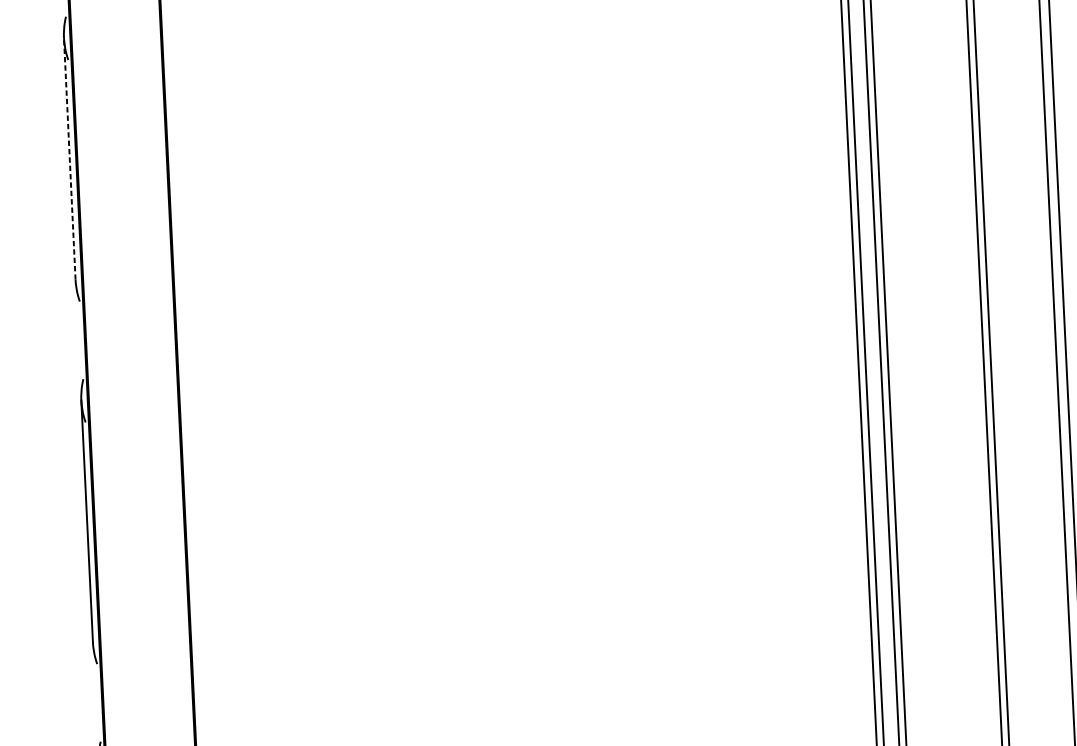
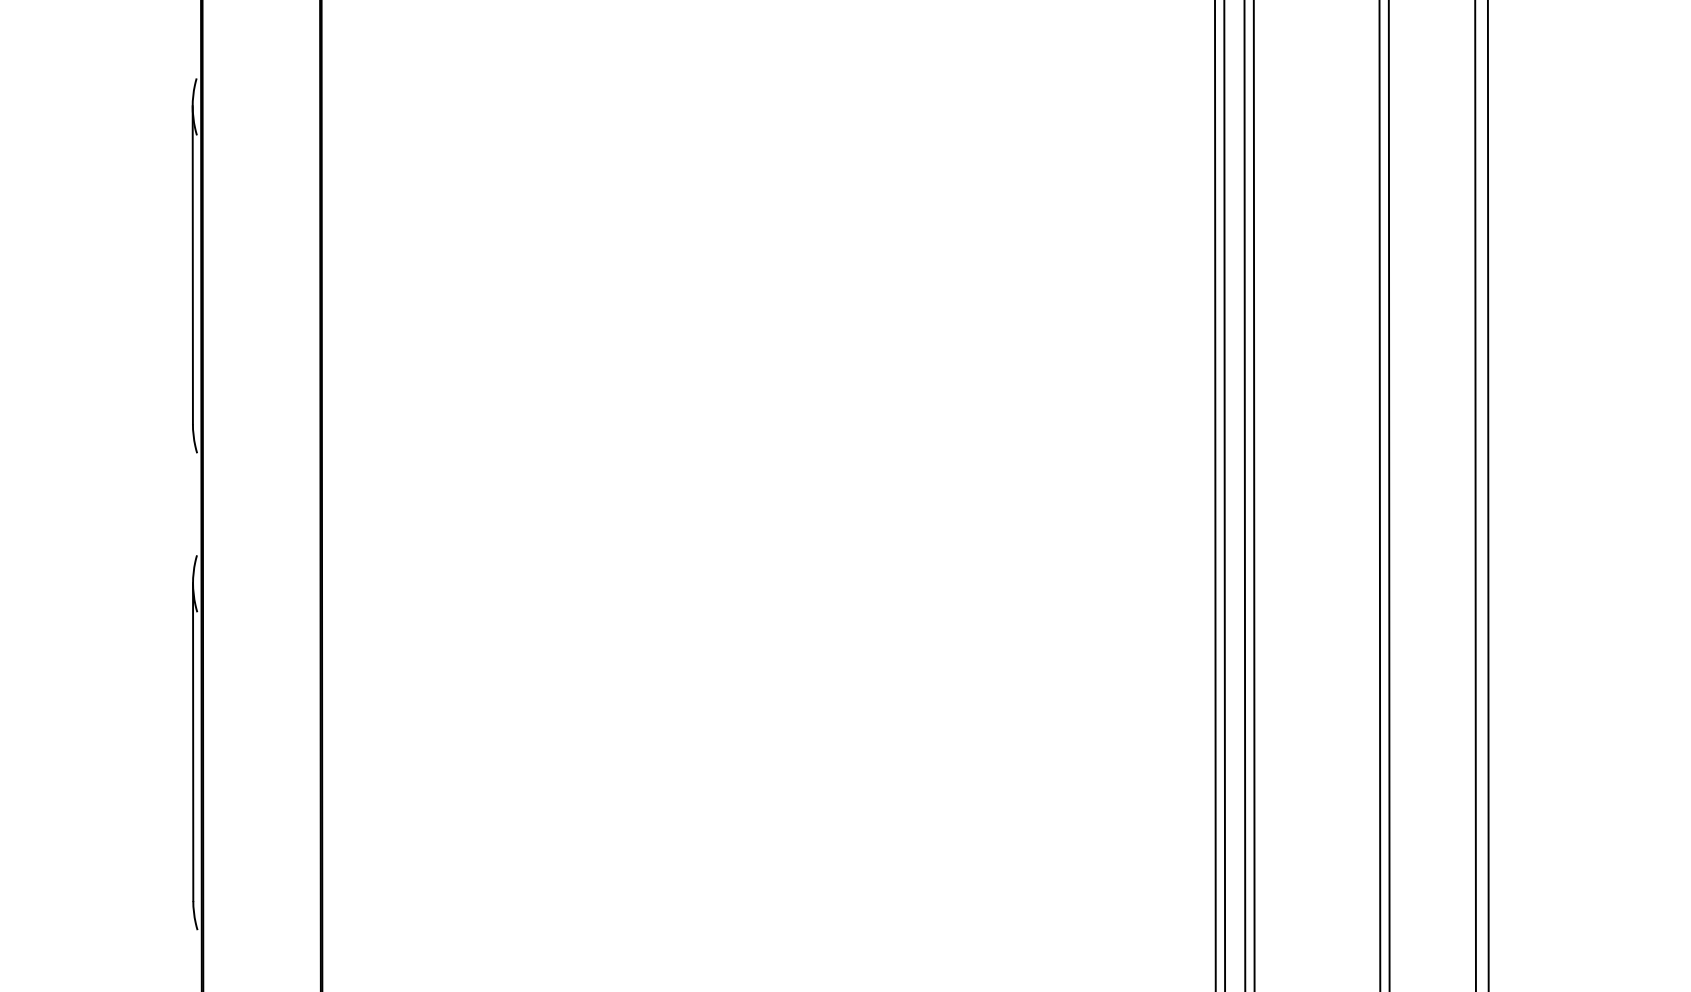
line: (69, 159) -> (192, 265), dashed -> solid

